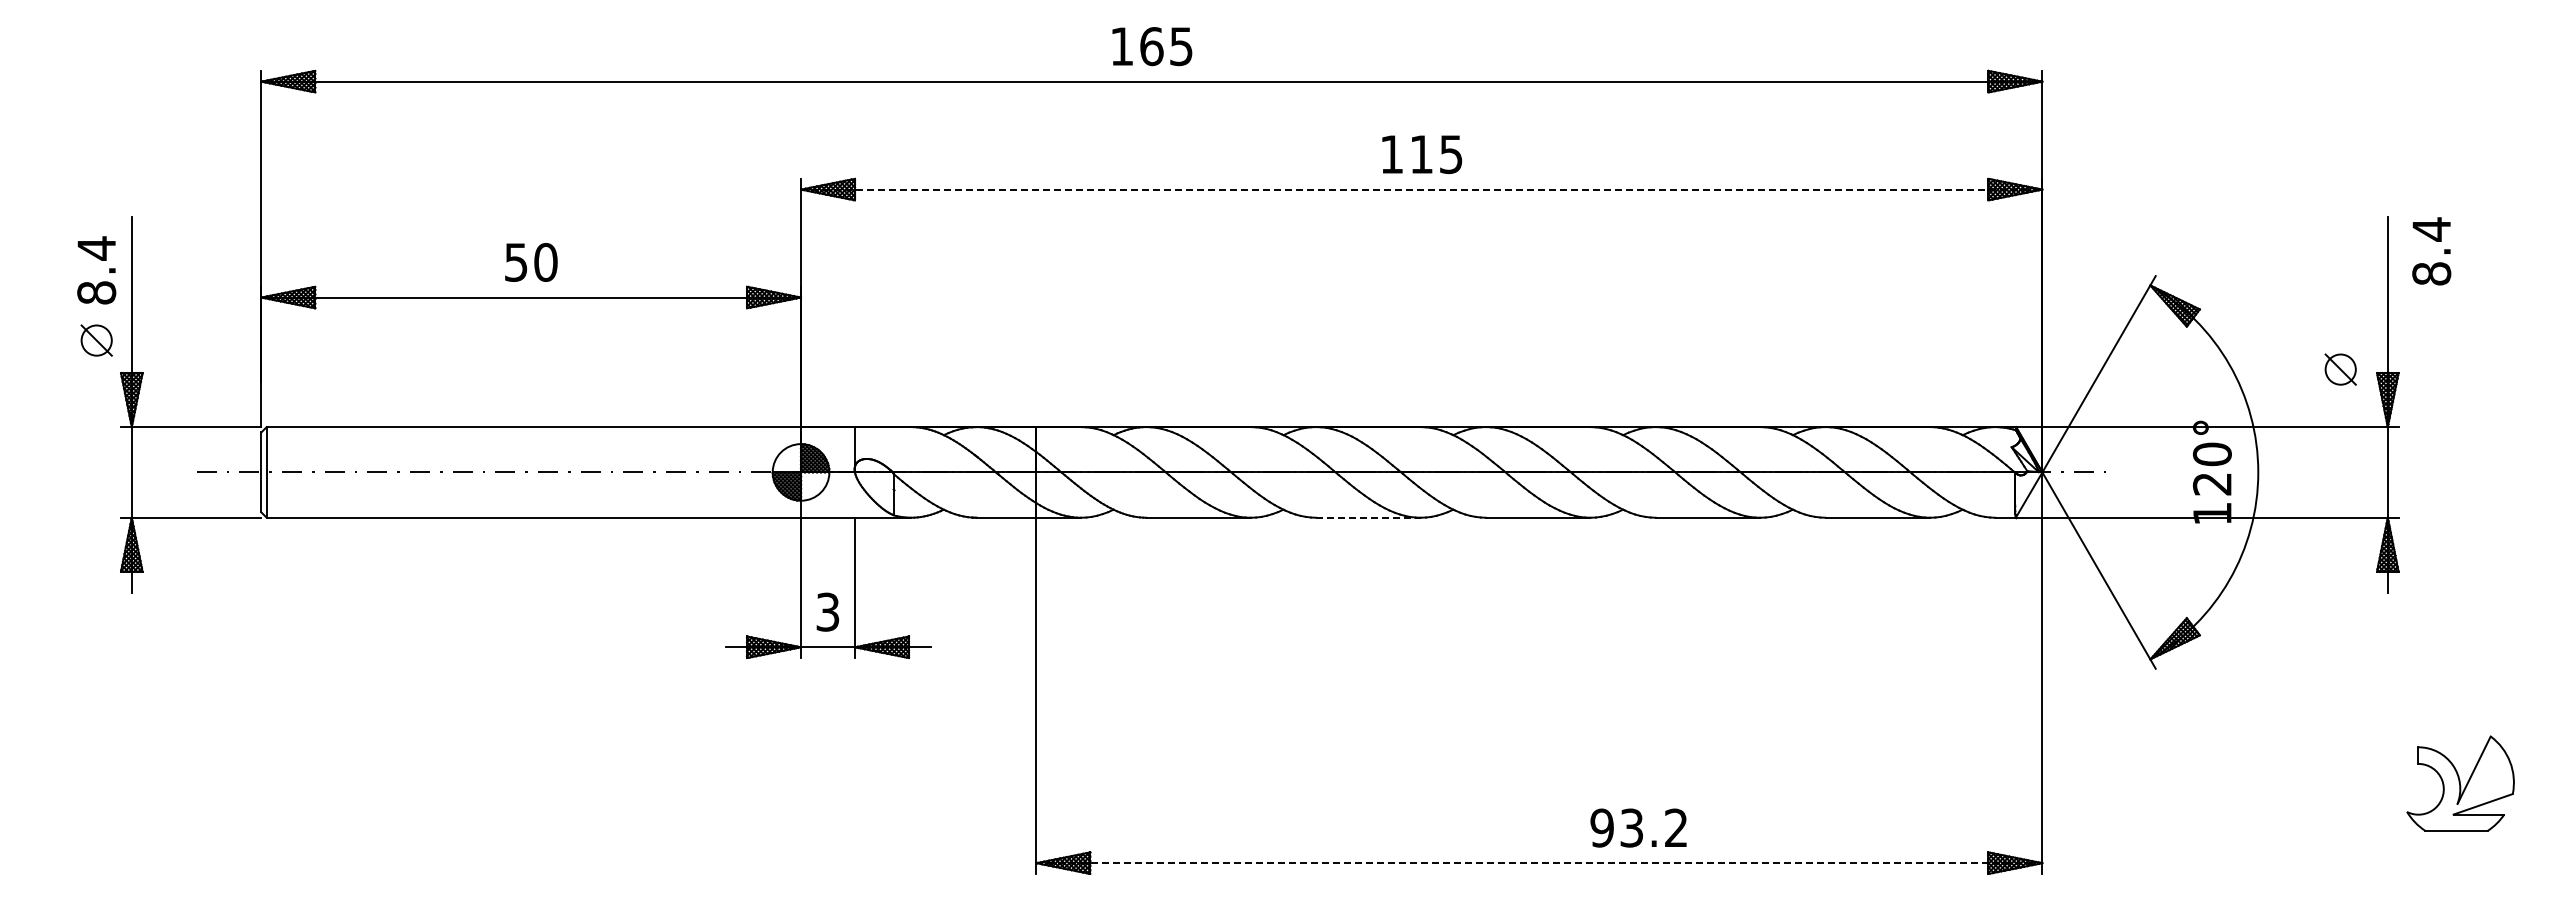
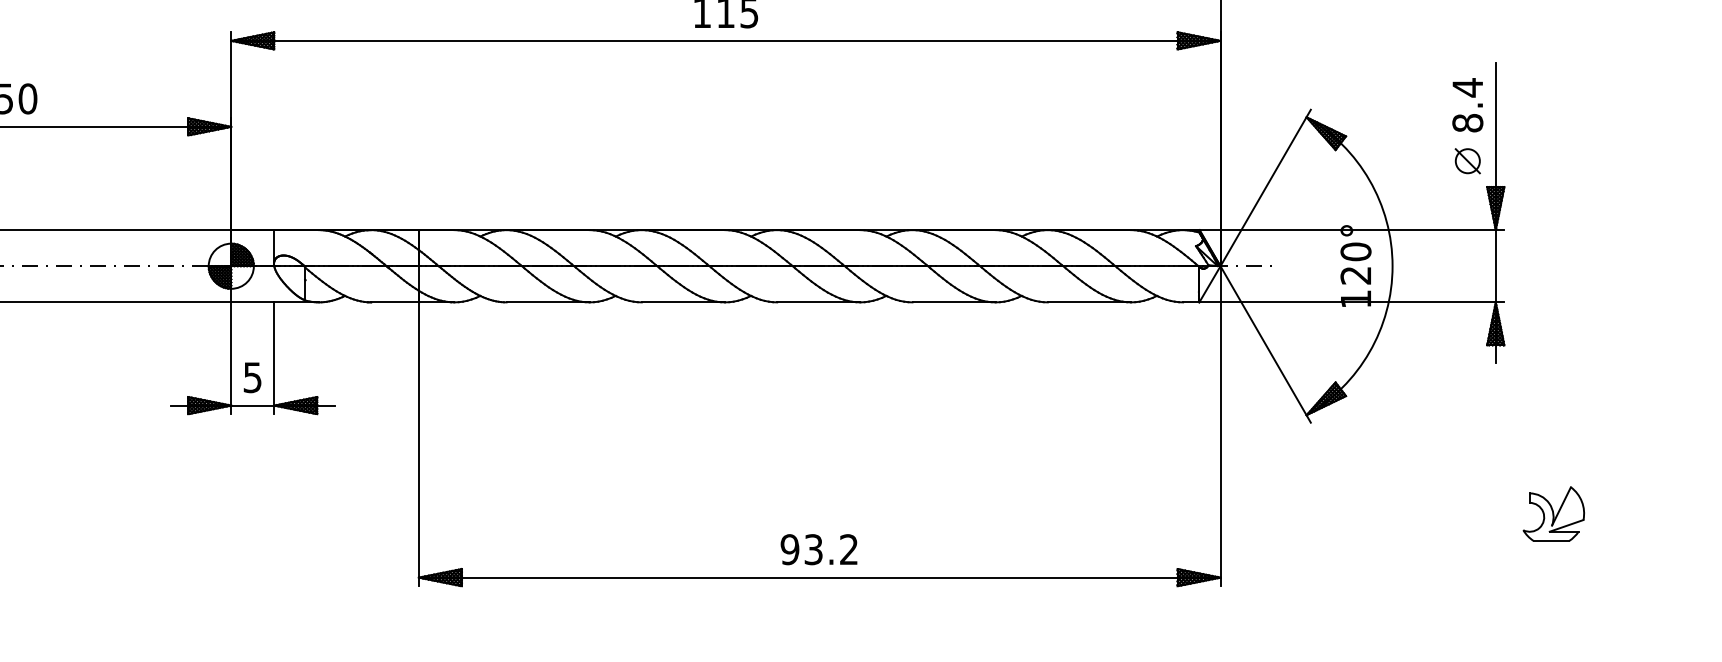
line: (1421, 189) -> (725, 40), dashed -> solid
text: (2431, 251) -> (1467, 105), moved
part: (2340, 369) -> (1467, 161), moved
line: (1368, 517) -> (683, 302), dashed -> solid
text: (828, 611) -> (253, 377), 3 -> 5
part: (2460, 782) -> (1553, 513), size x0.71
text: (1638, 827) -> (818, 549), moved
line: (1539, 863) -> (819, 577), dashed -> solid

